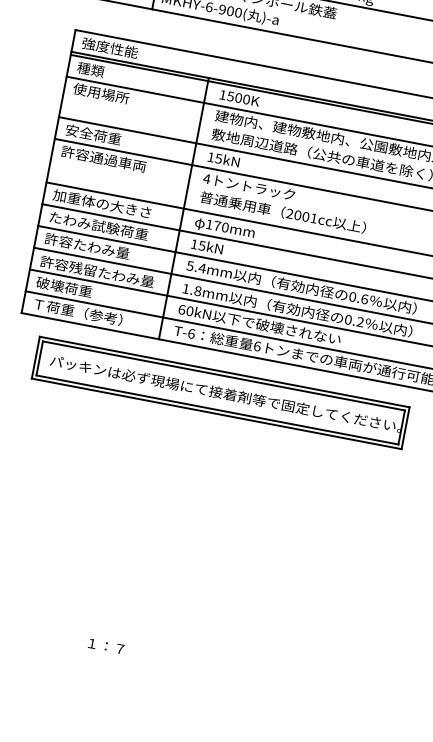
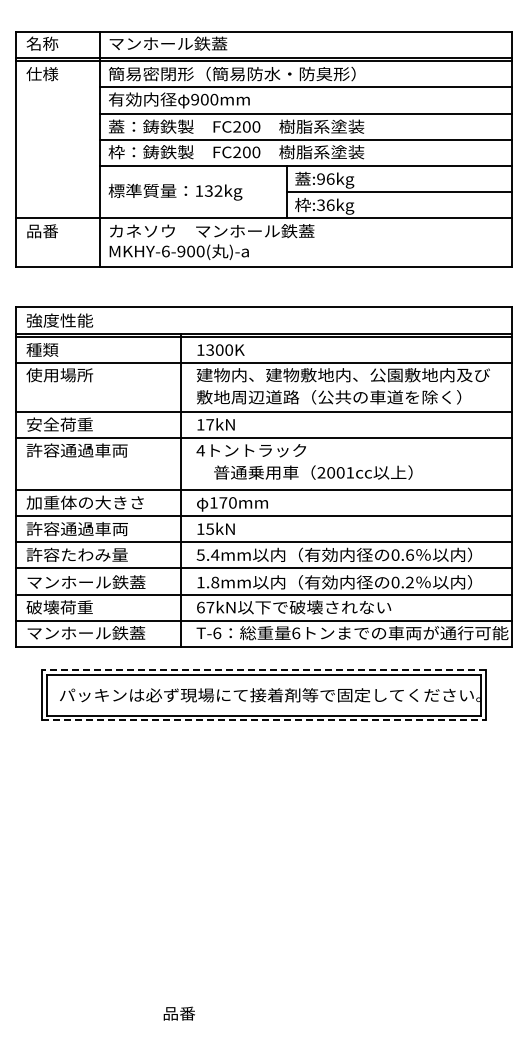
text: (230, 95) -> (209, 349), 1500K -> 1300K
text: (219, 158) -> (210, 424), 15kN -> 17kN
text: (283, 212) -> (313, 472), moved
text: (98, 225) -> (85, 528), たわみ試験荷重 -> 許容通過車両
text: (97, 271) -> (94, 582), 許容残留たわみ量 -> マンホール鉄蓋
text: (190, 311) -> (210, 607), 60kN -> 67kN
text: (82, 313) -> (86, 633), Ｔ荷重（参考） -> マンホール鉄蓋
line: (225, 372) -> (264, 670), solid -> dashed
line: (217, 414) -> (264, 720), solid -> dashed
text: (104, 645) -> (185, 1013), １：７ -> 品番

